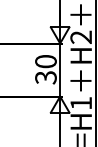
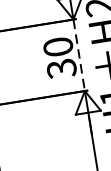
line: (60, 70) -> (79, 55), solid -> dashed

